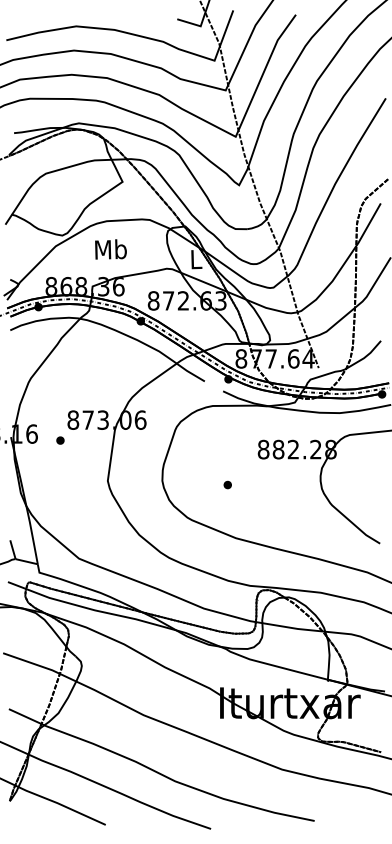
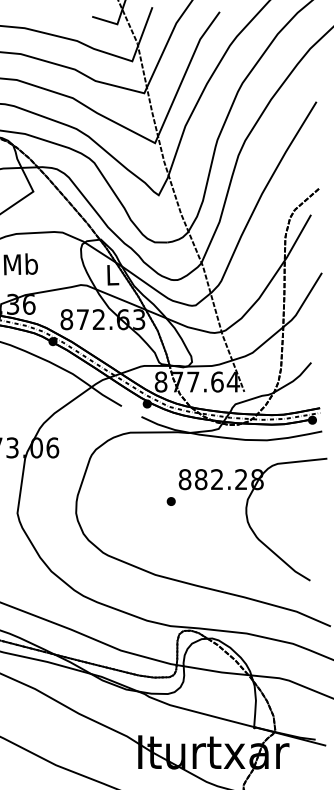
part: (227, 484) -> (170, 500), moved

